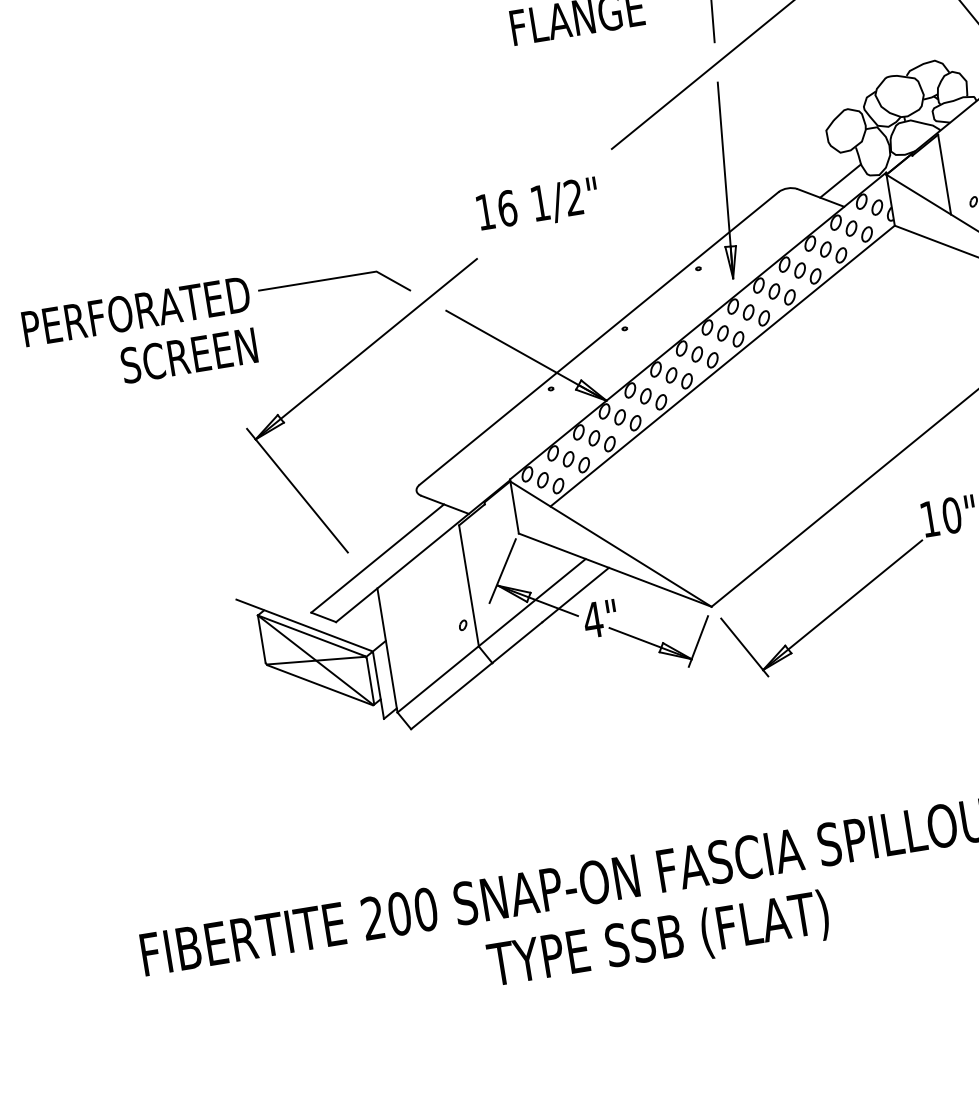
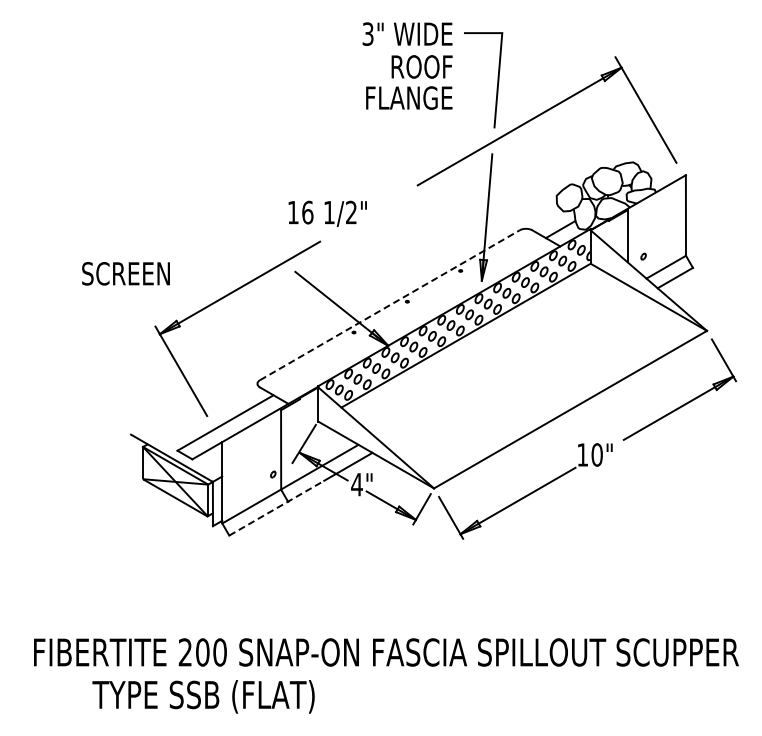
text: (537, 204) -> (327, 213), moved
part: (215, 300) -> (148, 241), removed
line: (598, 339) -> (389, 305), solid -> dashed
line: (476, 676) -> (276, 508), solid -> dashed
text: (658, 940) -> (203, 696), moved

